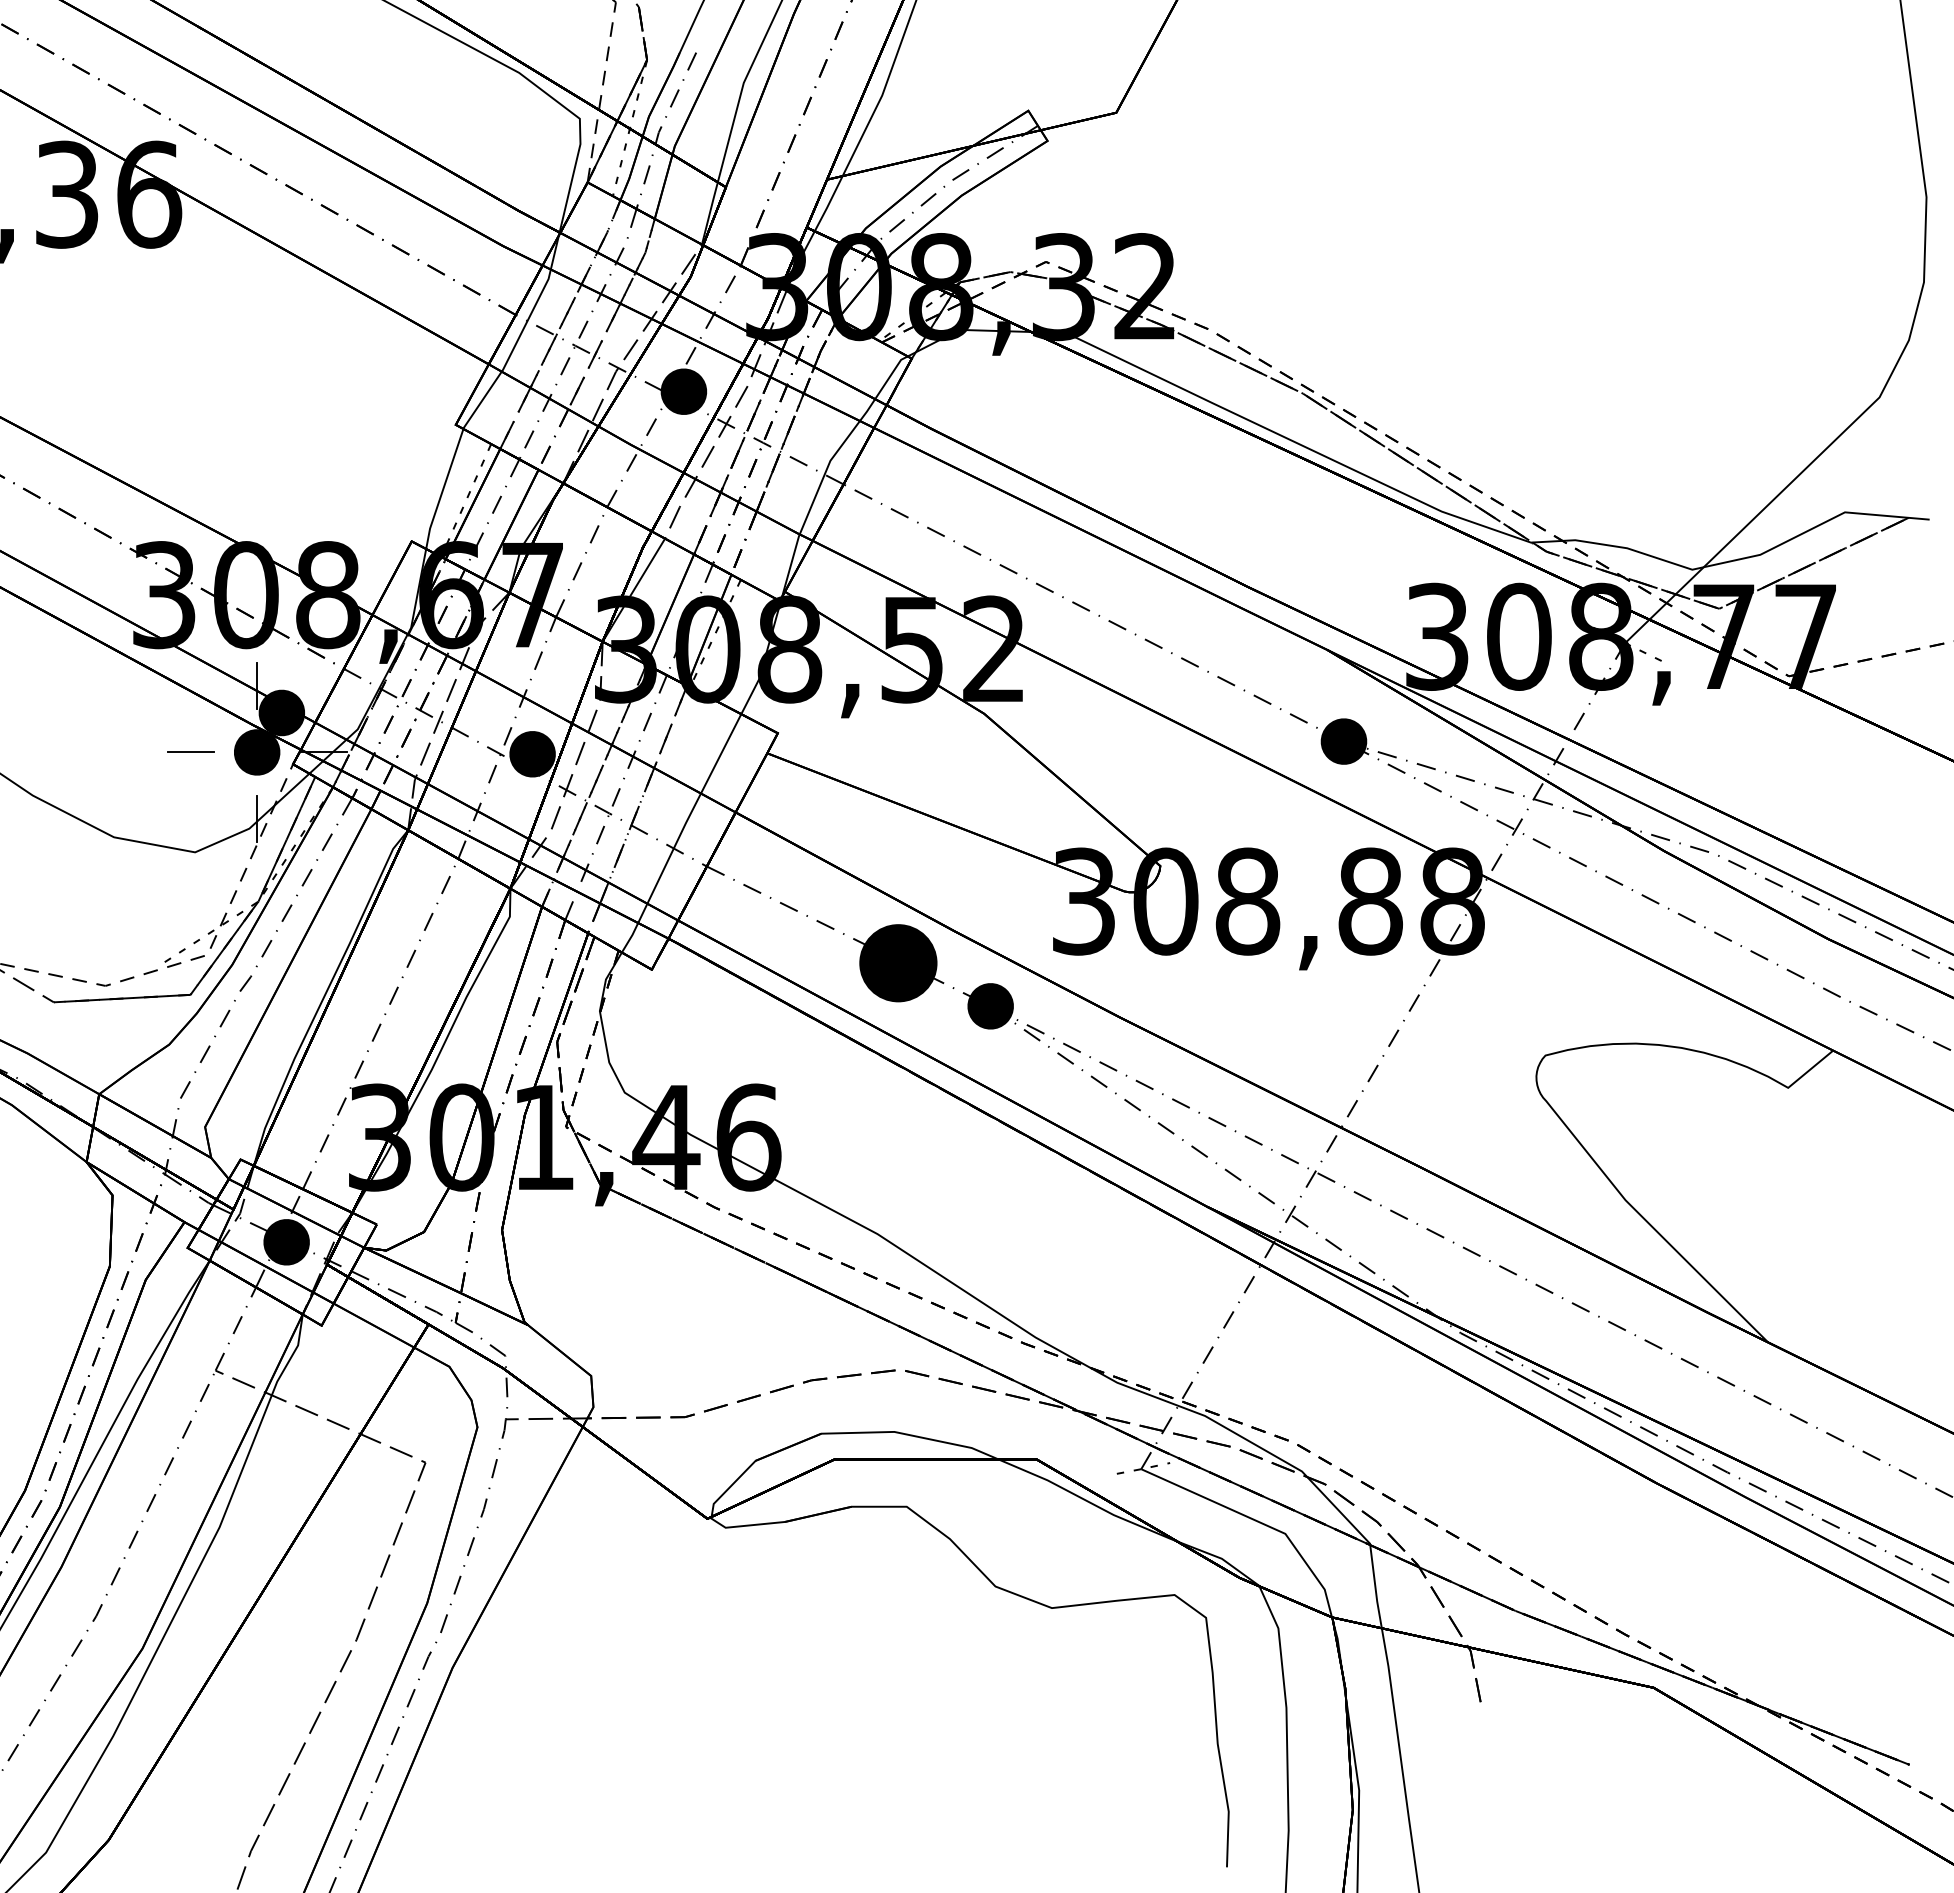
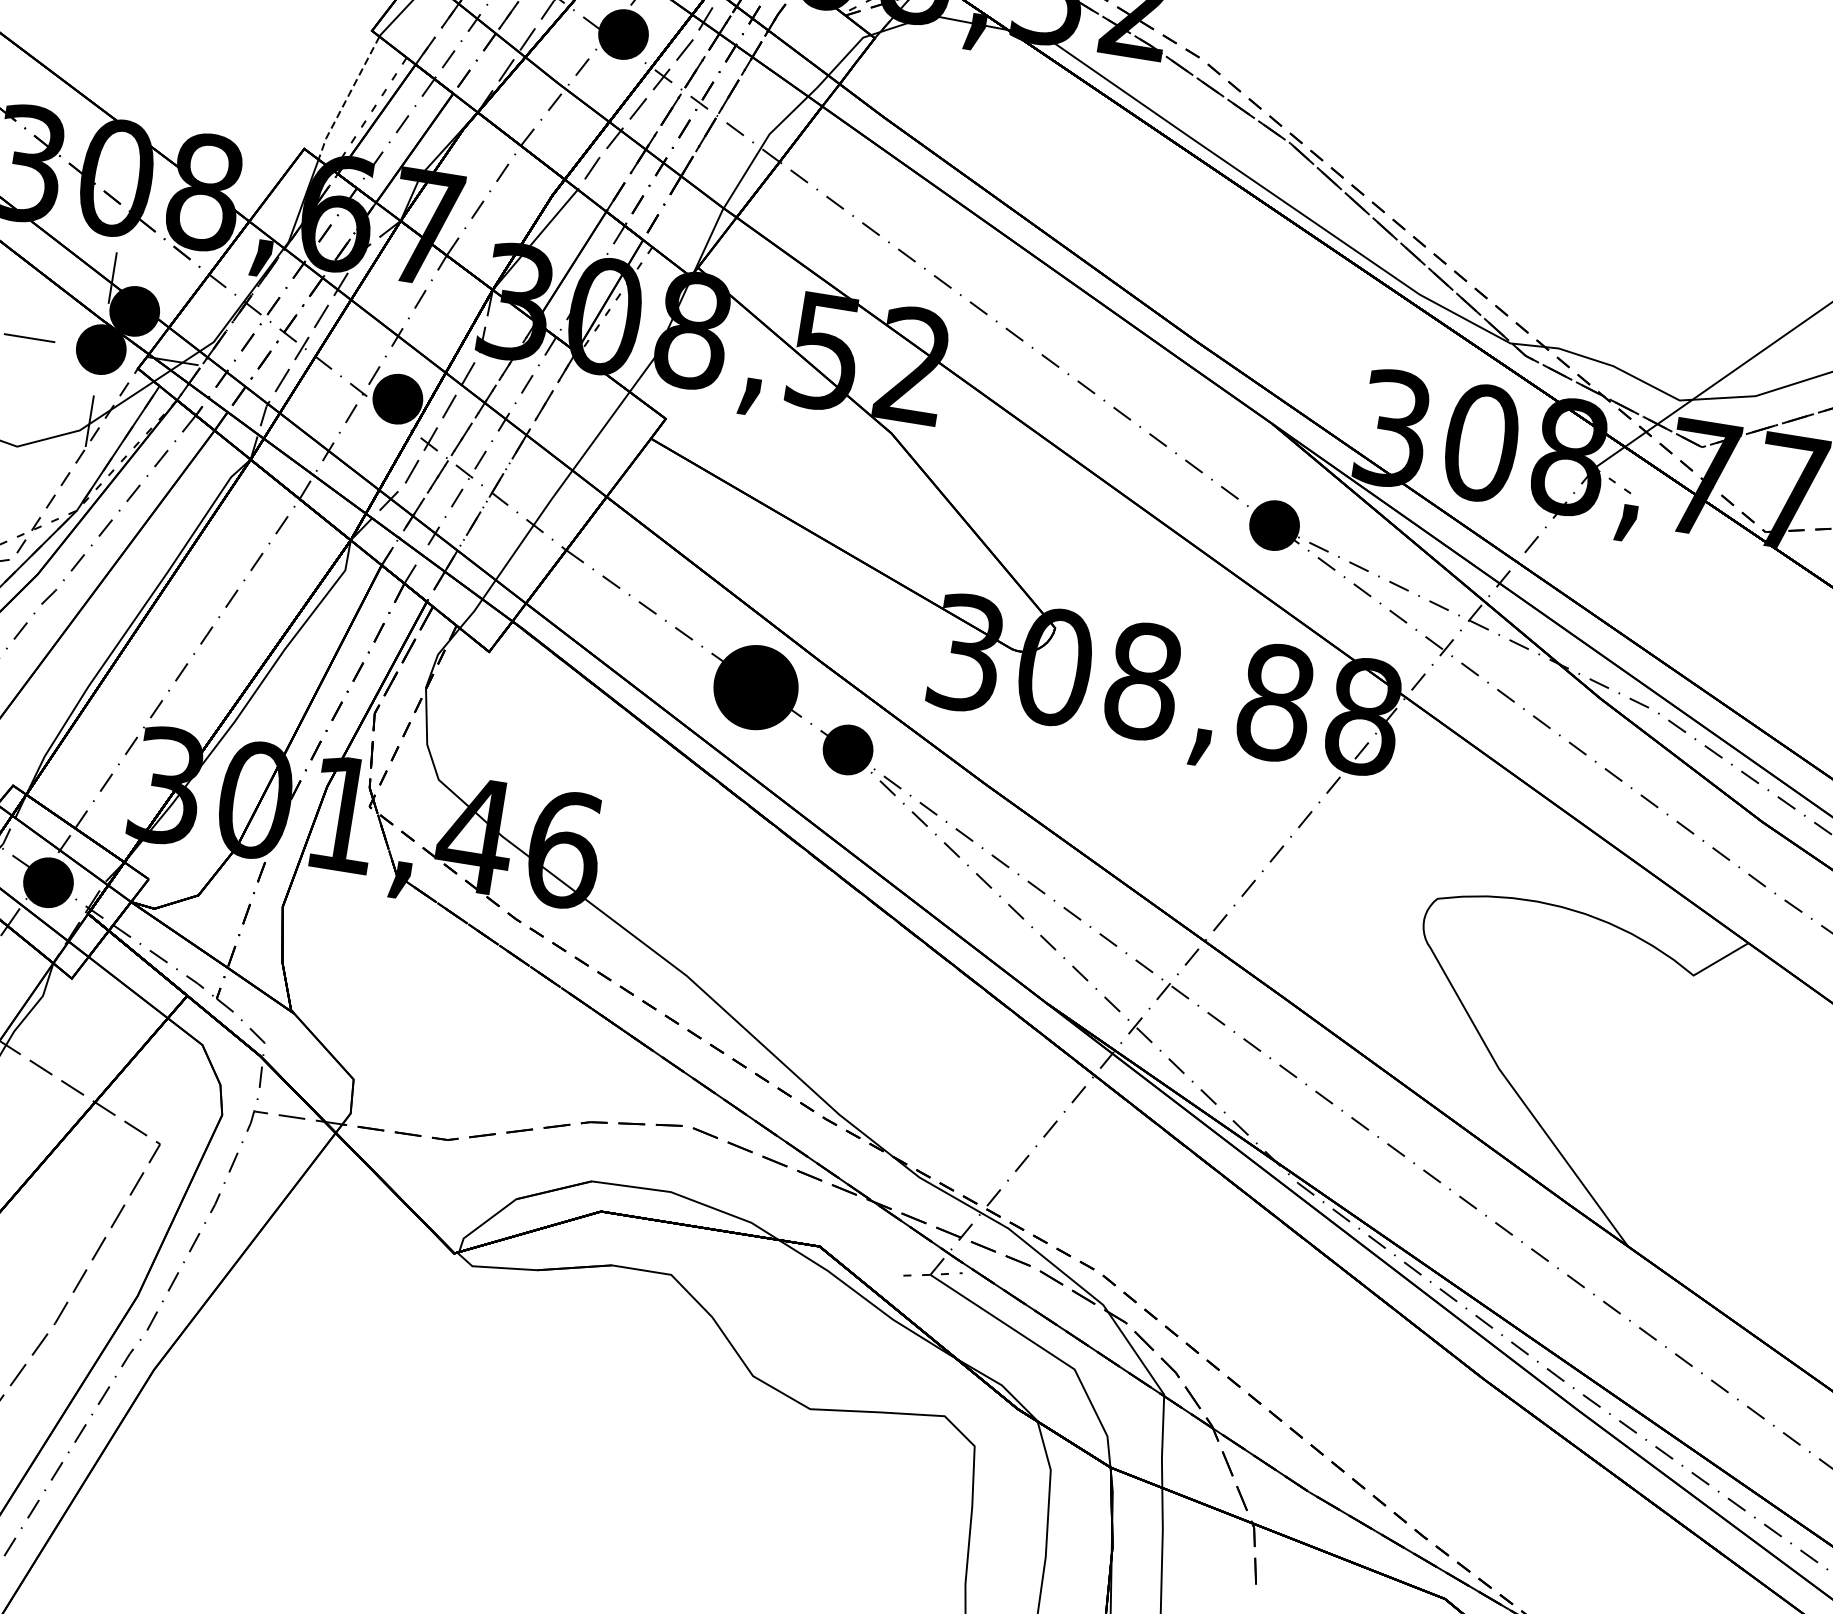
line: (443, 489) -> (347, 98), solid -> dashed

